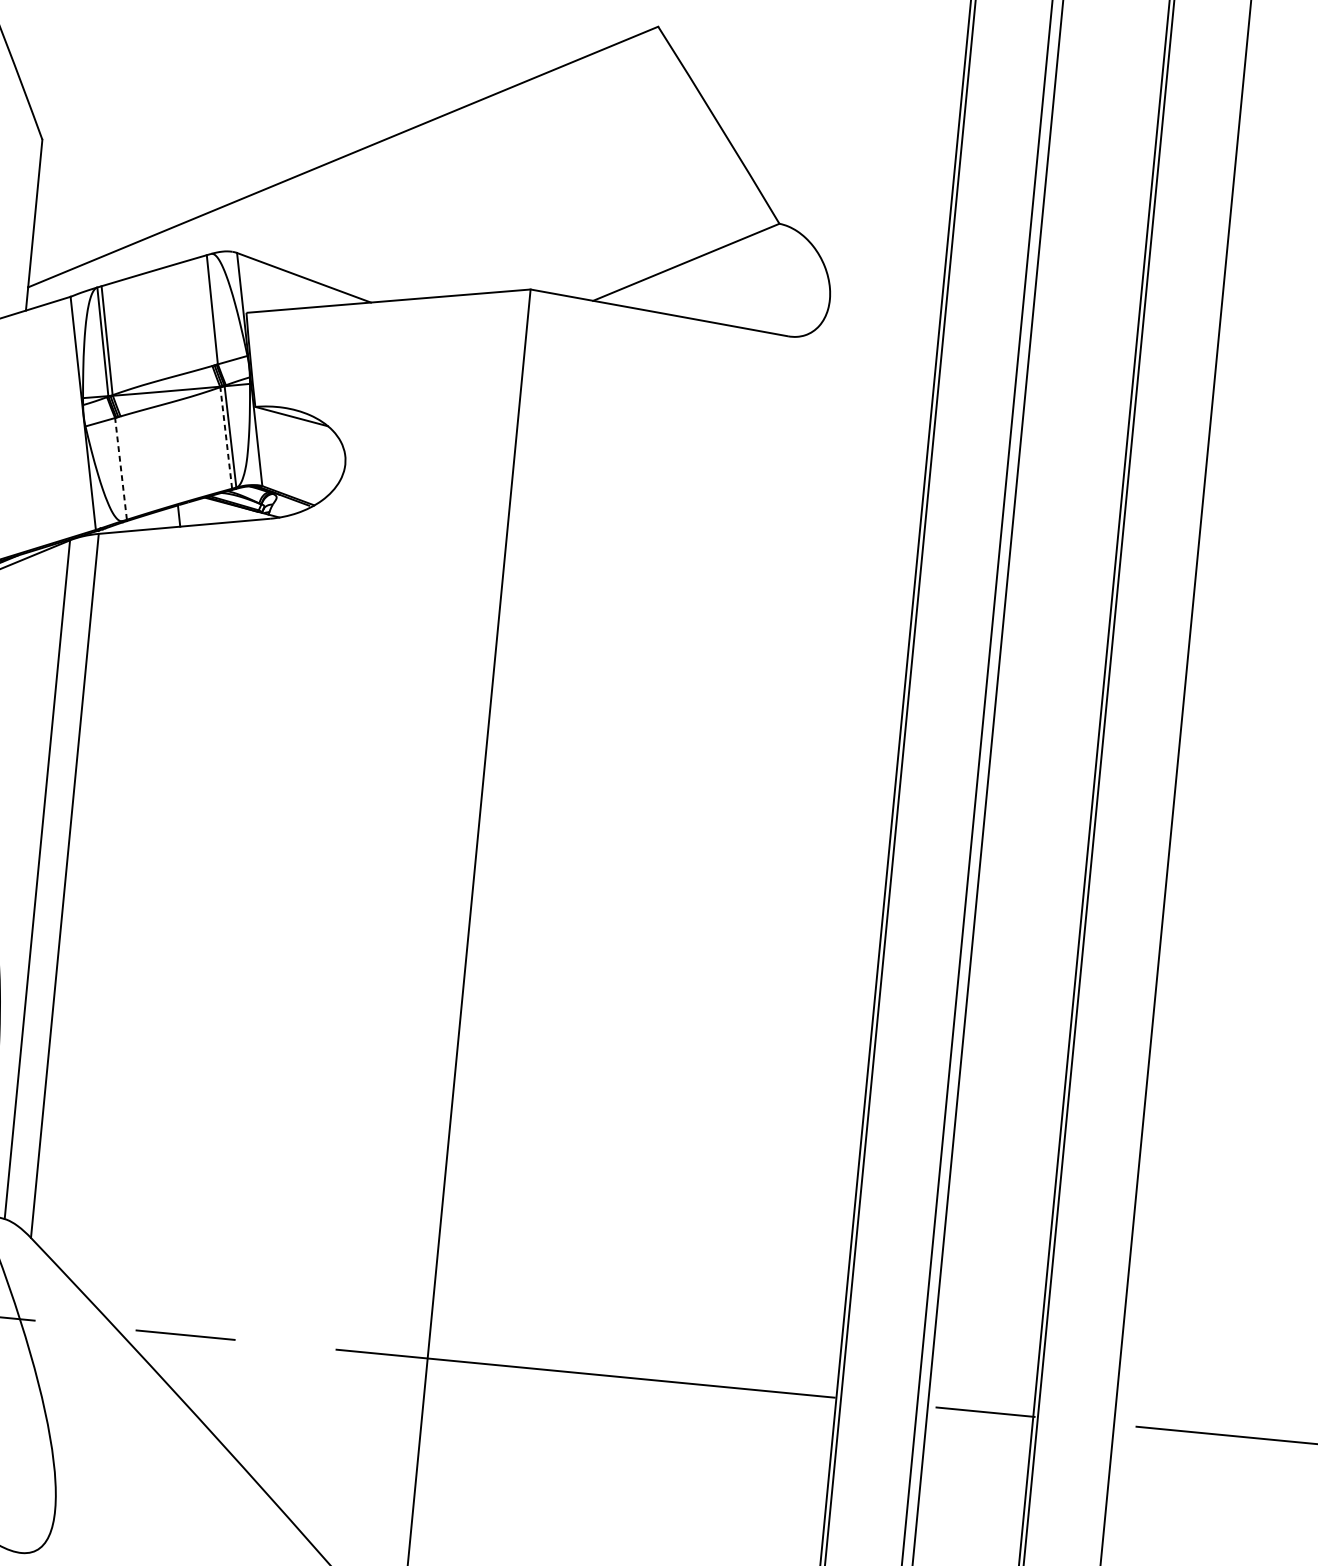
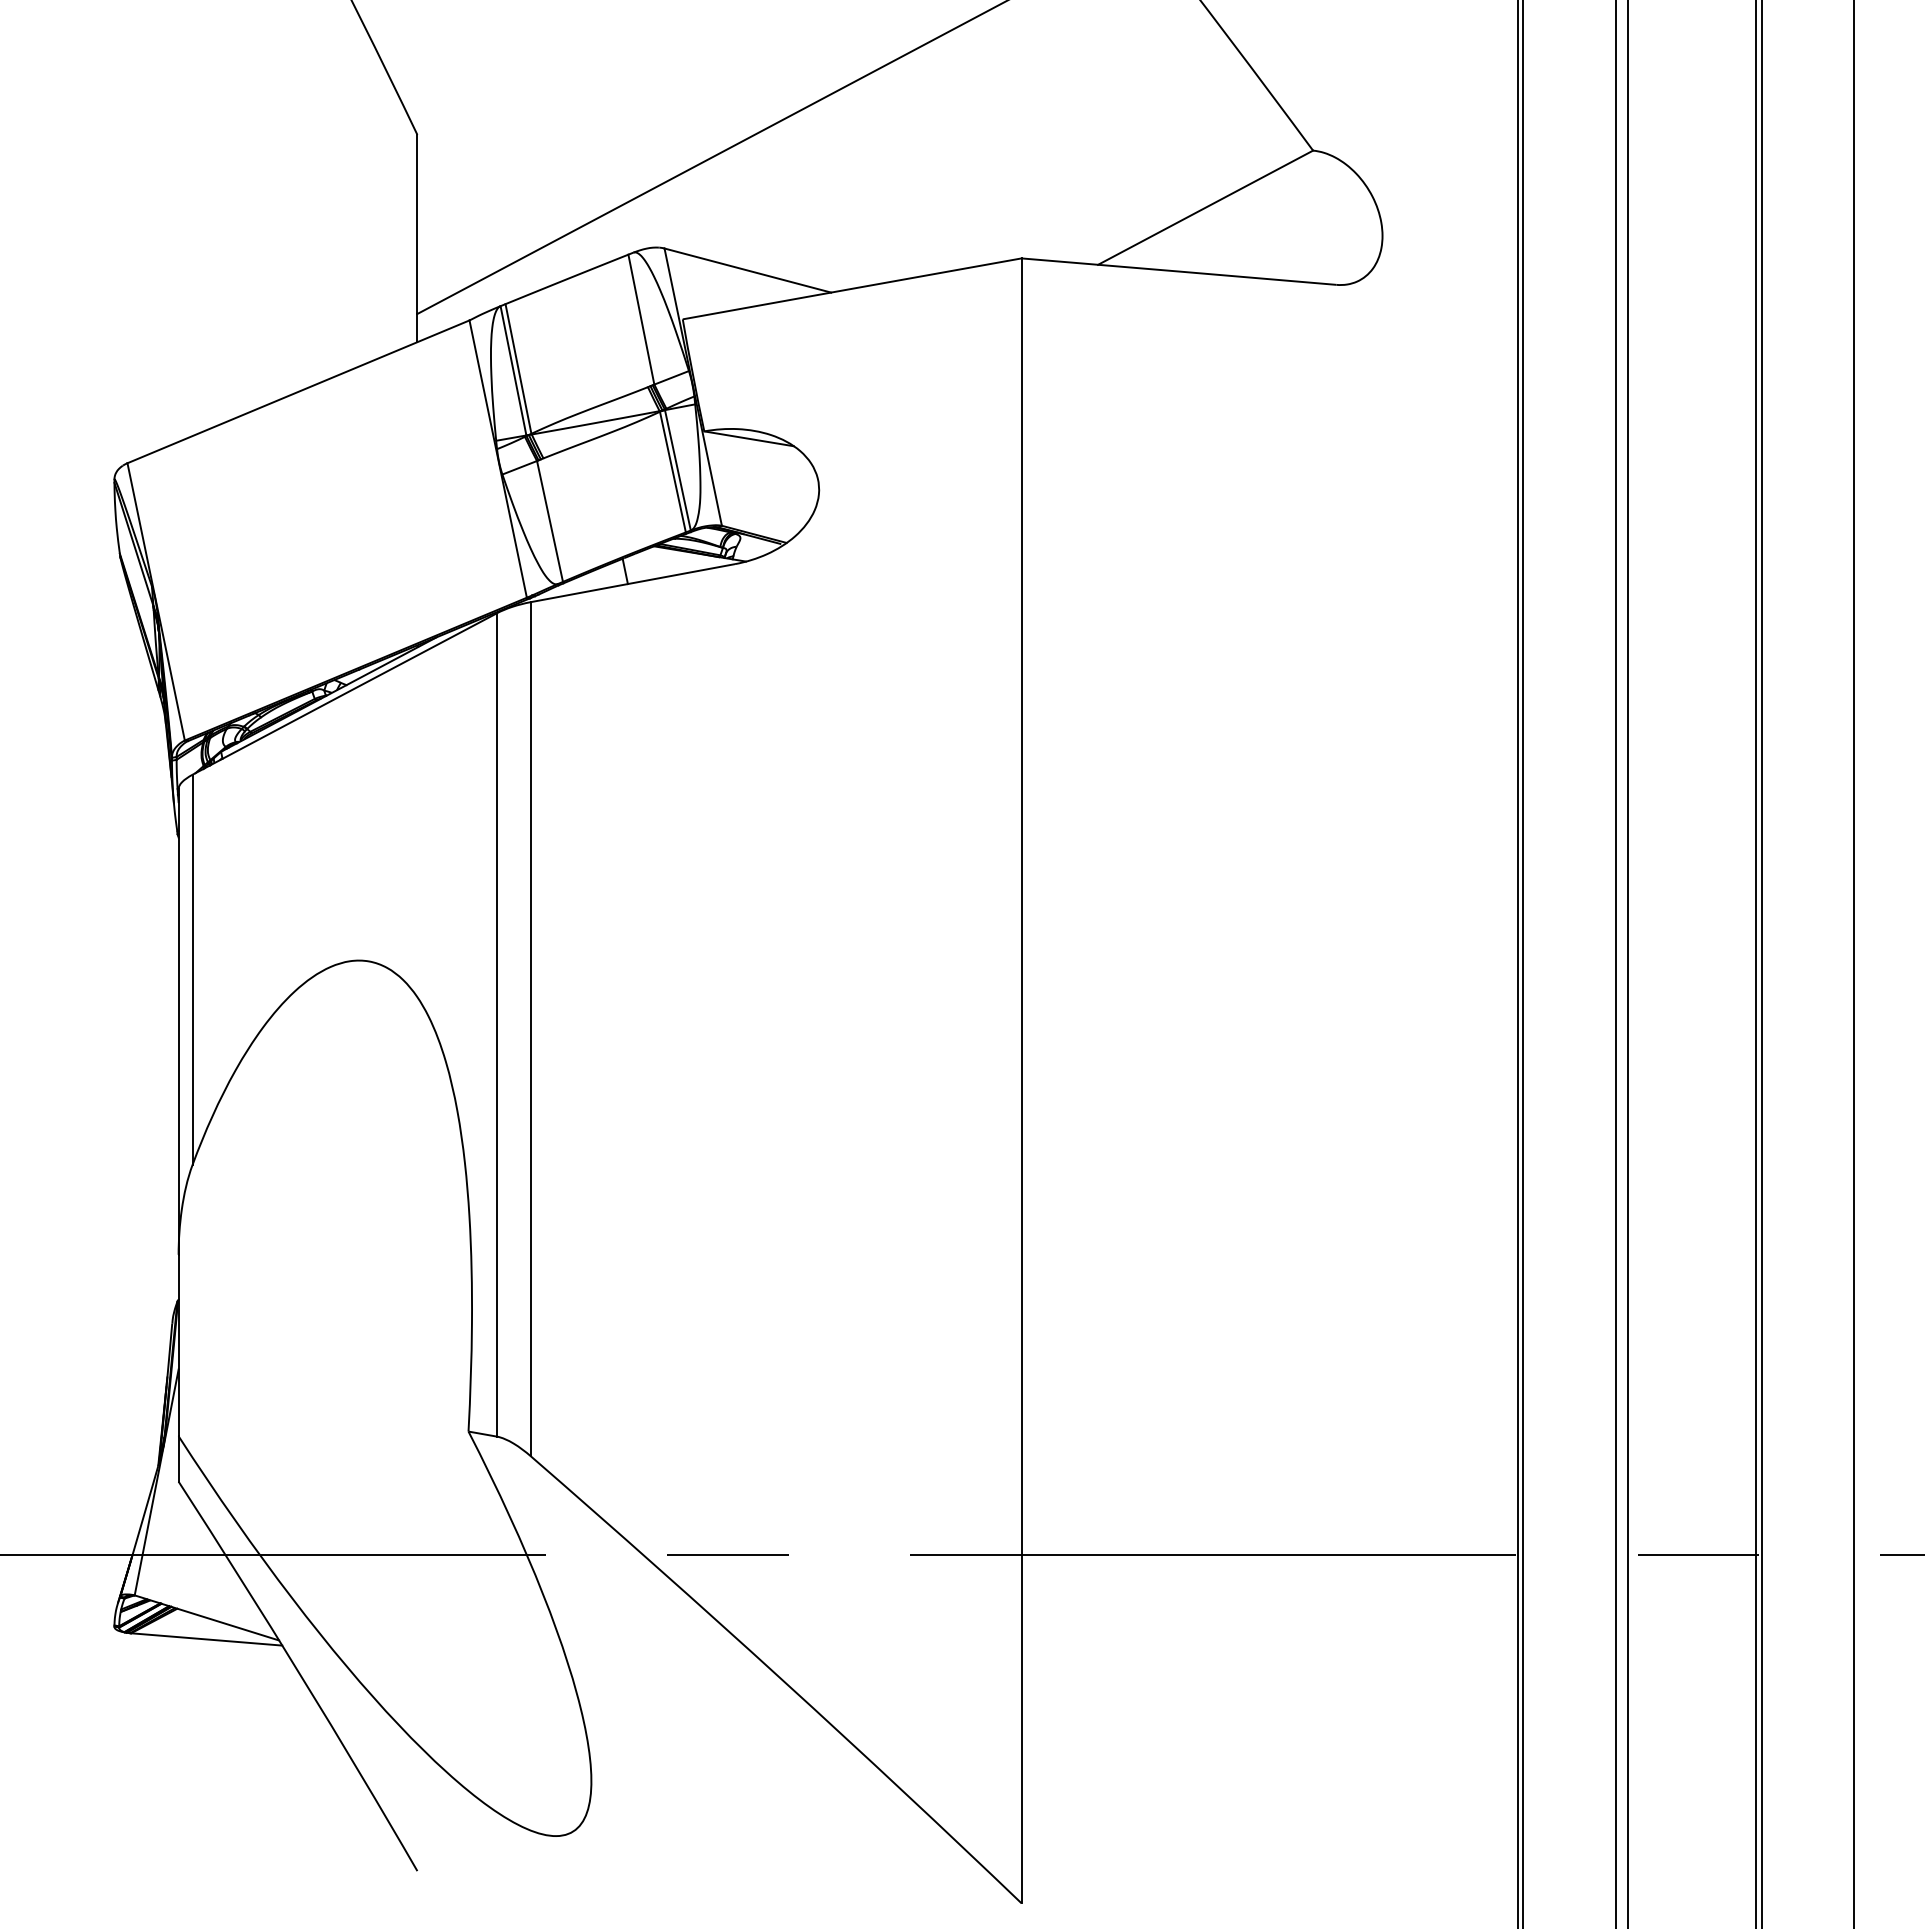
line: (225, 438) -> (672, 472), dashed -> solid
line: (121, 468) -> (550, 521), dashed -> solid

